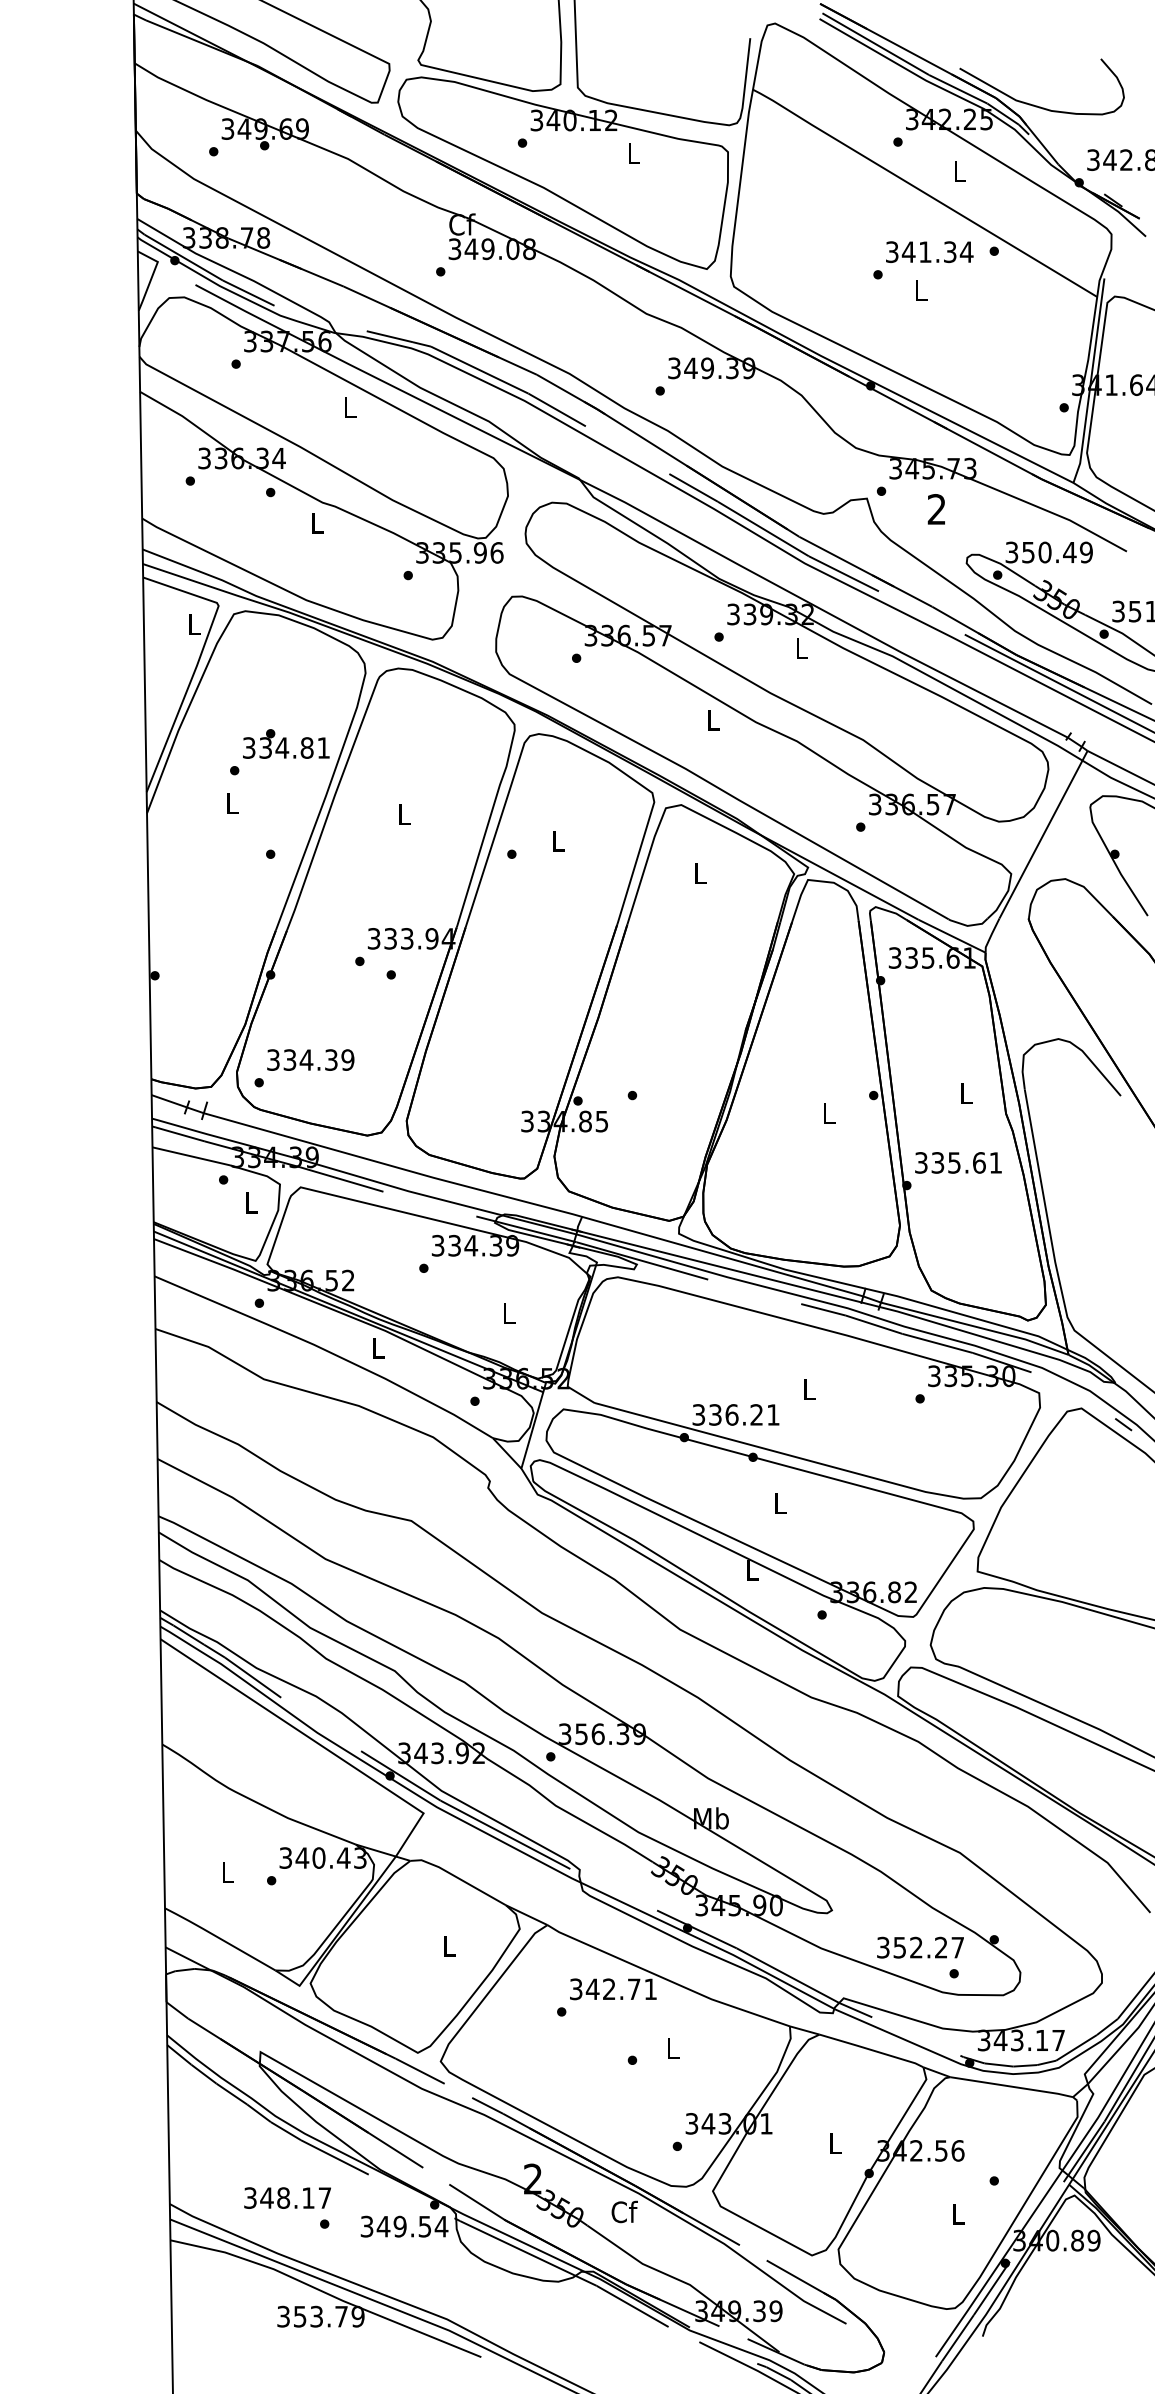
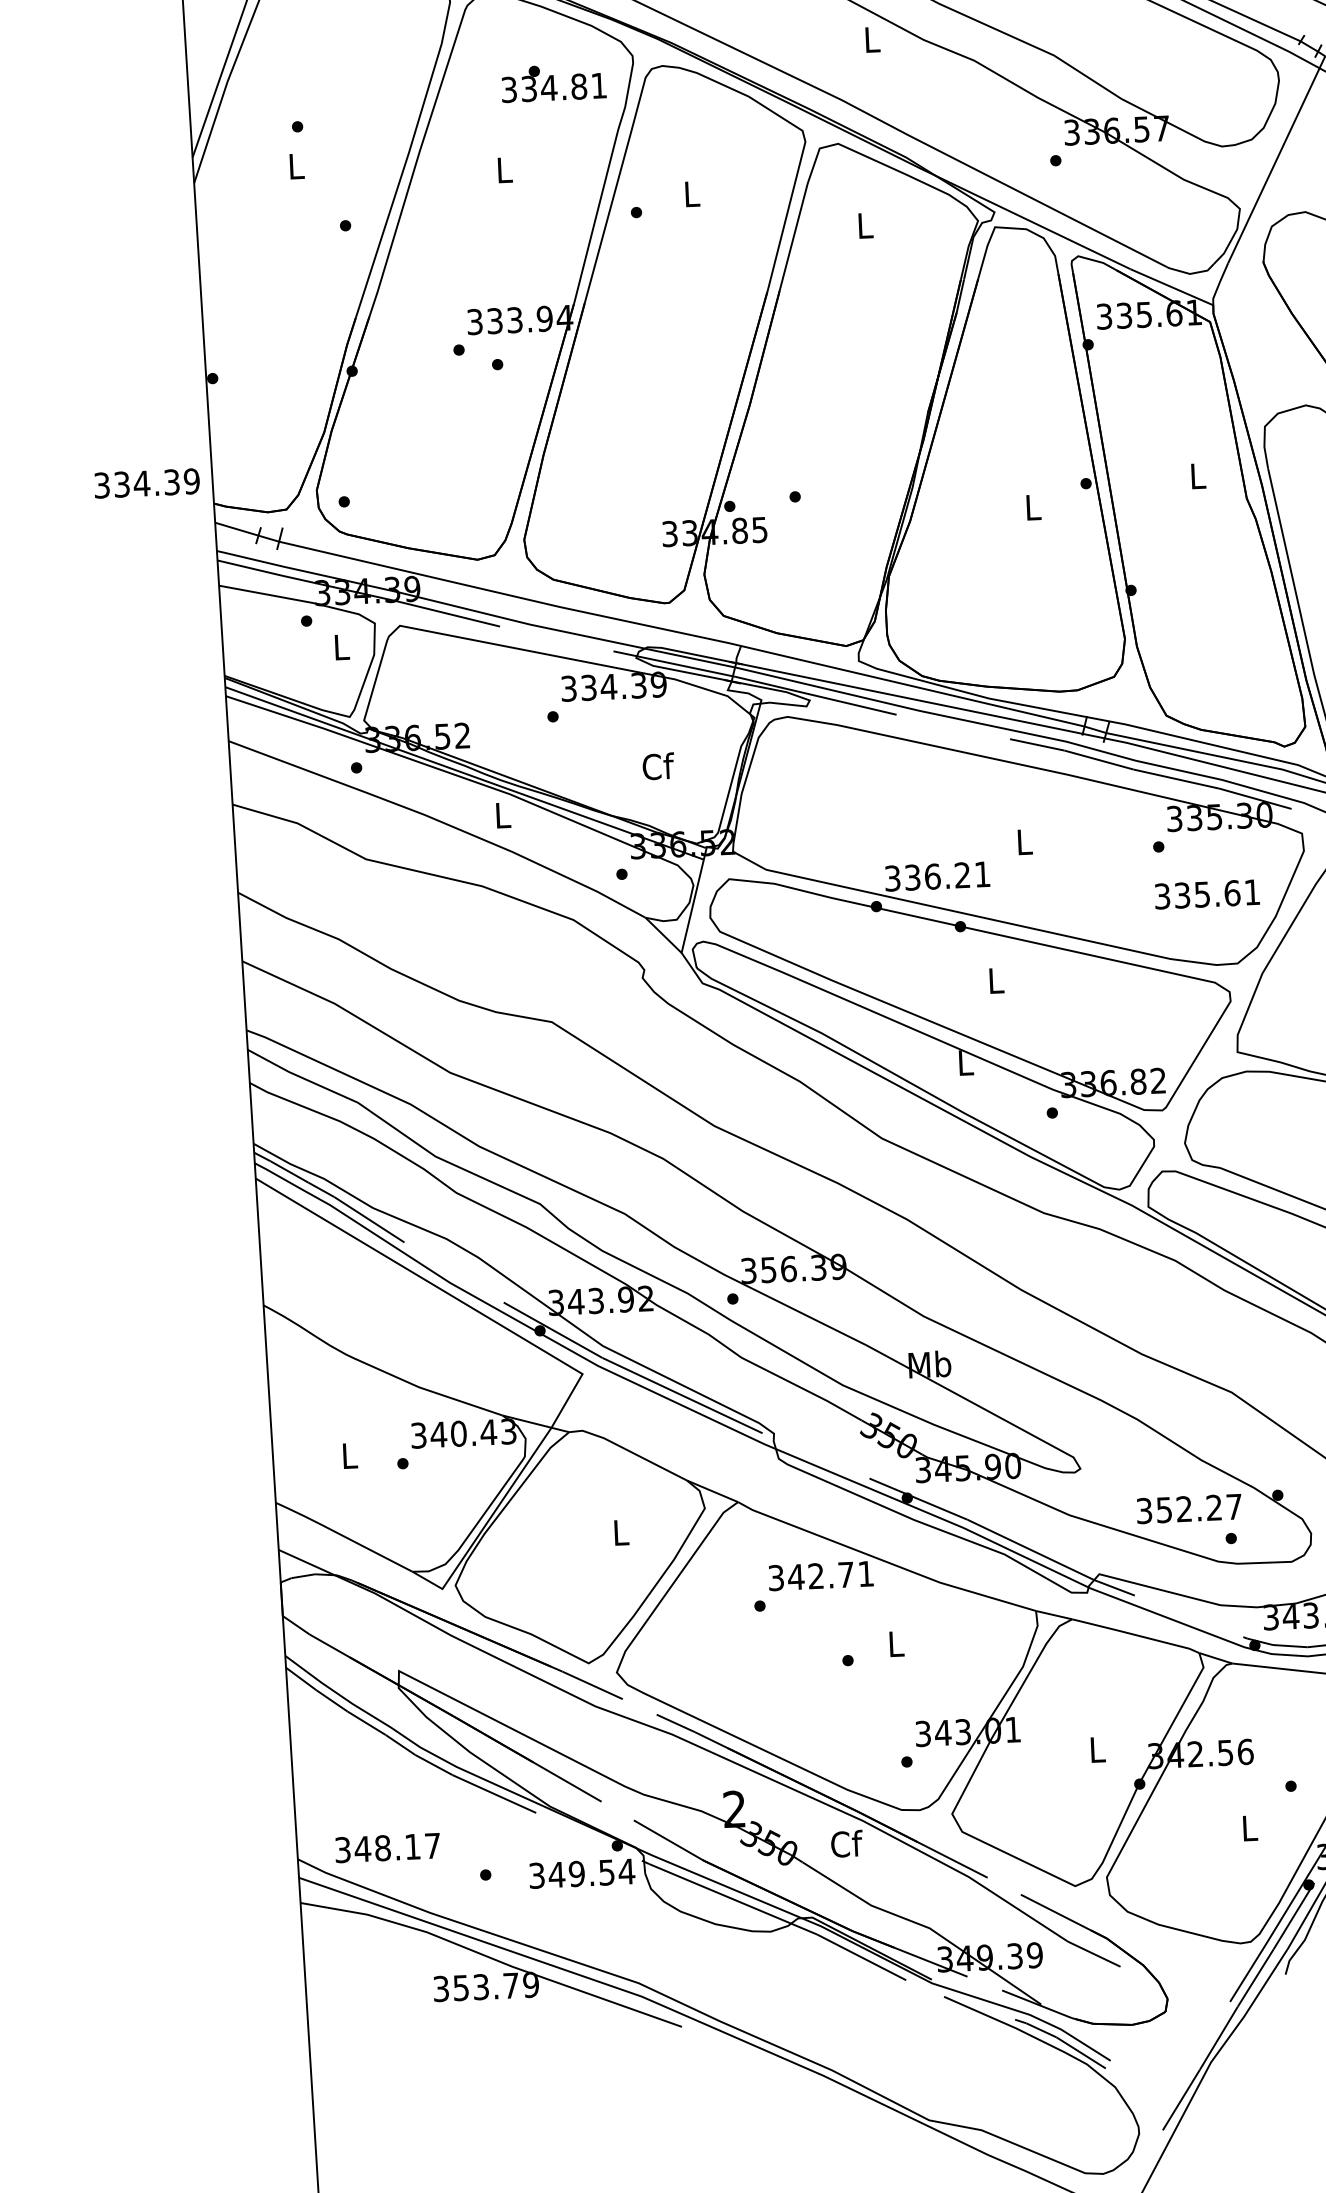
text: (286, 743) -> (553, 82), moved
text: (310, 1059) -> (146, 482), moved
text: (958, 1162) -> (1207, 893), moved
text: (509, 1313) -> (658, 766), L -> Cf
text: (287, 2197) -> (387, 1847), moved

